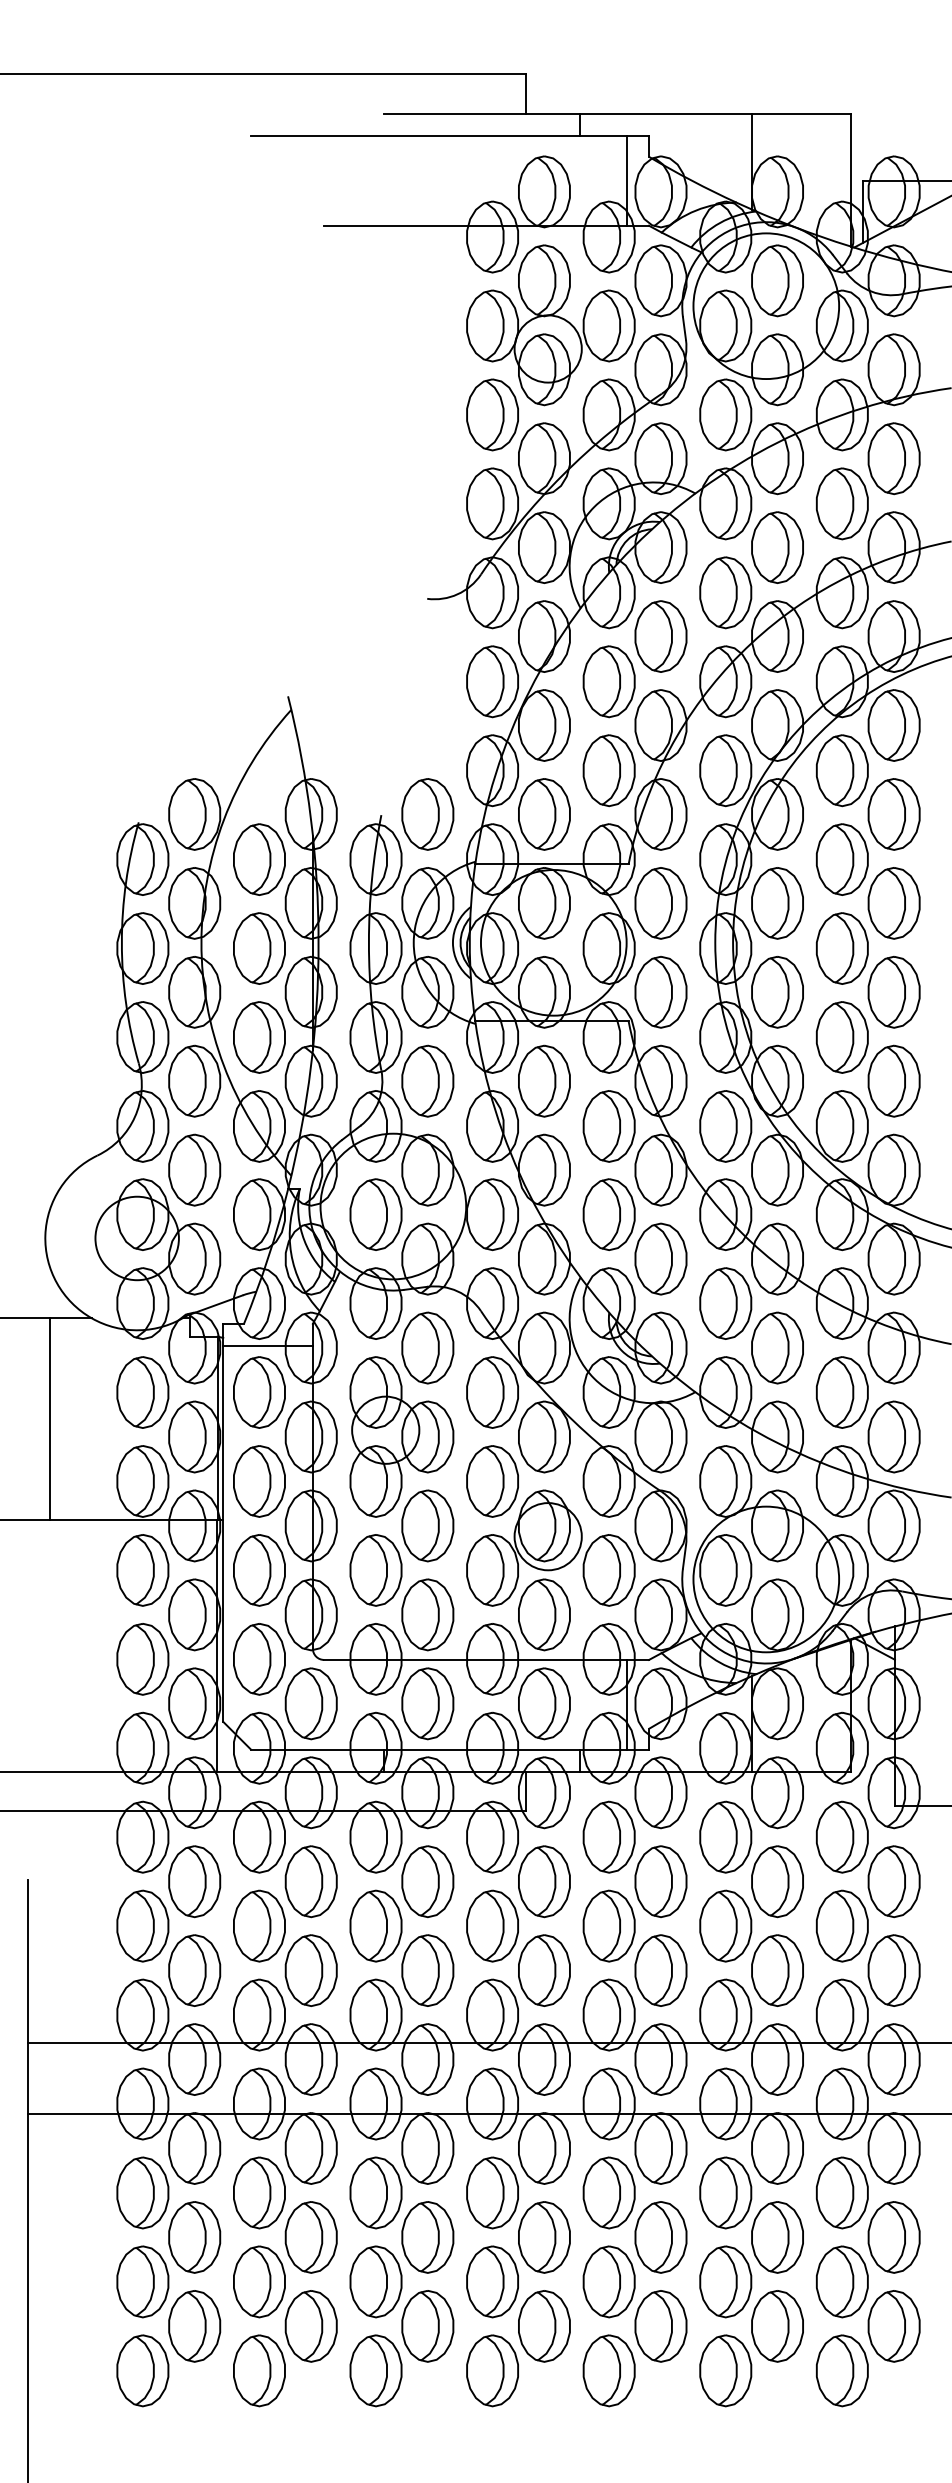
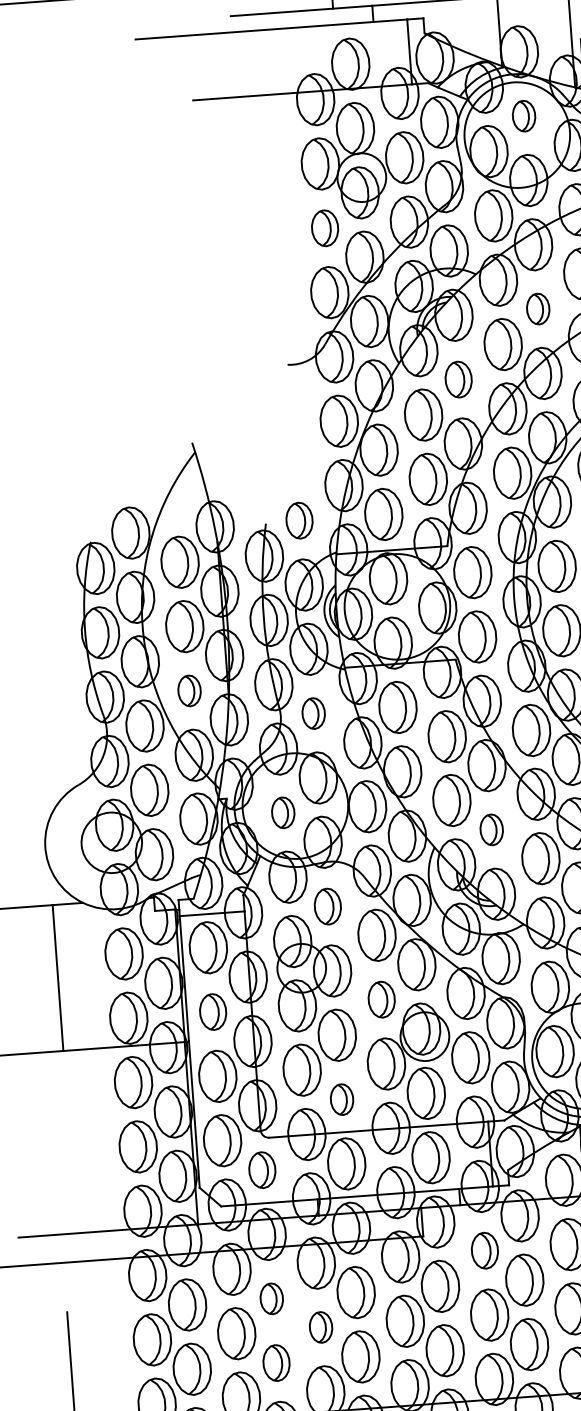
part: (777, 280) -> (524, 115), size x0.6
part: (492, 414) -> (325, 227), size x0.7
part: (777, 547) -> (538, 309), size x0.6
part: (660, 636) -> (458, 379), size x0.7
part: (427, 814) -> (299, 520), size x0.7
part: (259, 1037) -> (189, 690), size x0.6
part: (427, 1080) -> (313, 713), size x0.6
part: (375, 1214) -> (282, 812), size x0.6
part: (660, 1258) -> (491, 829), size x0.6
part: (427, 1347) -> (327, 906), size x0.7
part: (259, 1481) -> (213, 1012), size x0.7
part: (492, 1481) -> (381, 999), size x0.7
part: (427, 1614) -> (341, 1099), size x0.6
part: (310, 1703) -> (261, 1169), size x0.7
part: (608, 1836) -> (484, 1250), size x0.7
part: (310, 1881) -> (271, 1298), size x0.6
part: (375, 1925) -> (320, 1327), size x0.6
part: (310, 1970) -> (276, 1363), size x0.7

